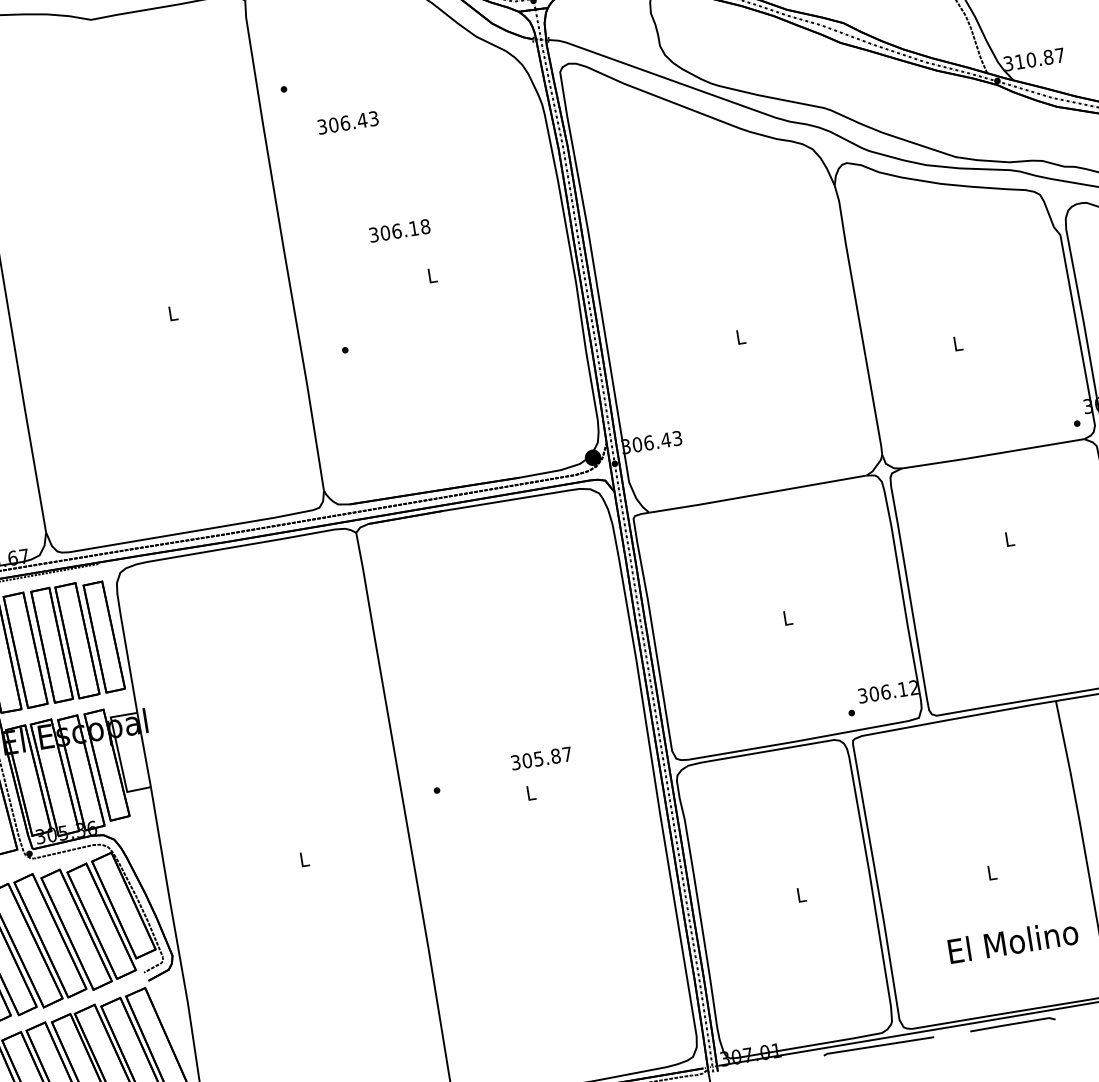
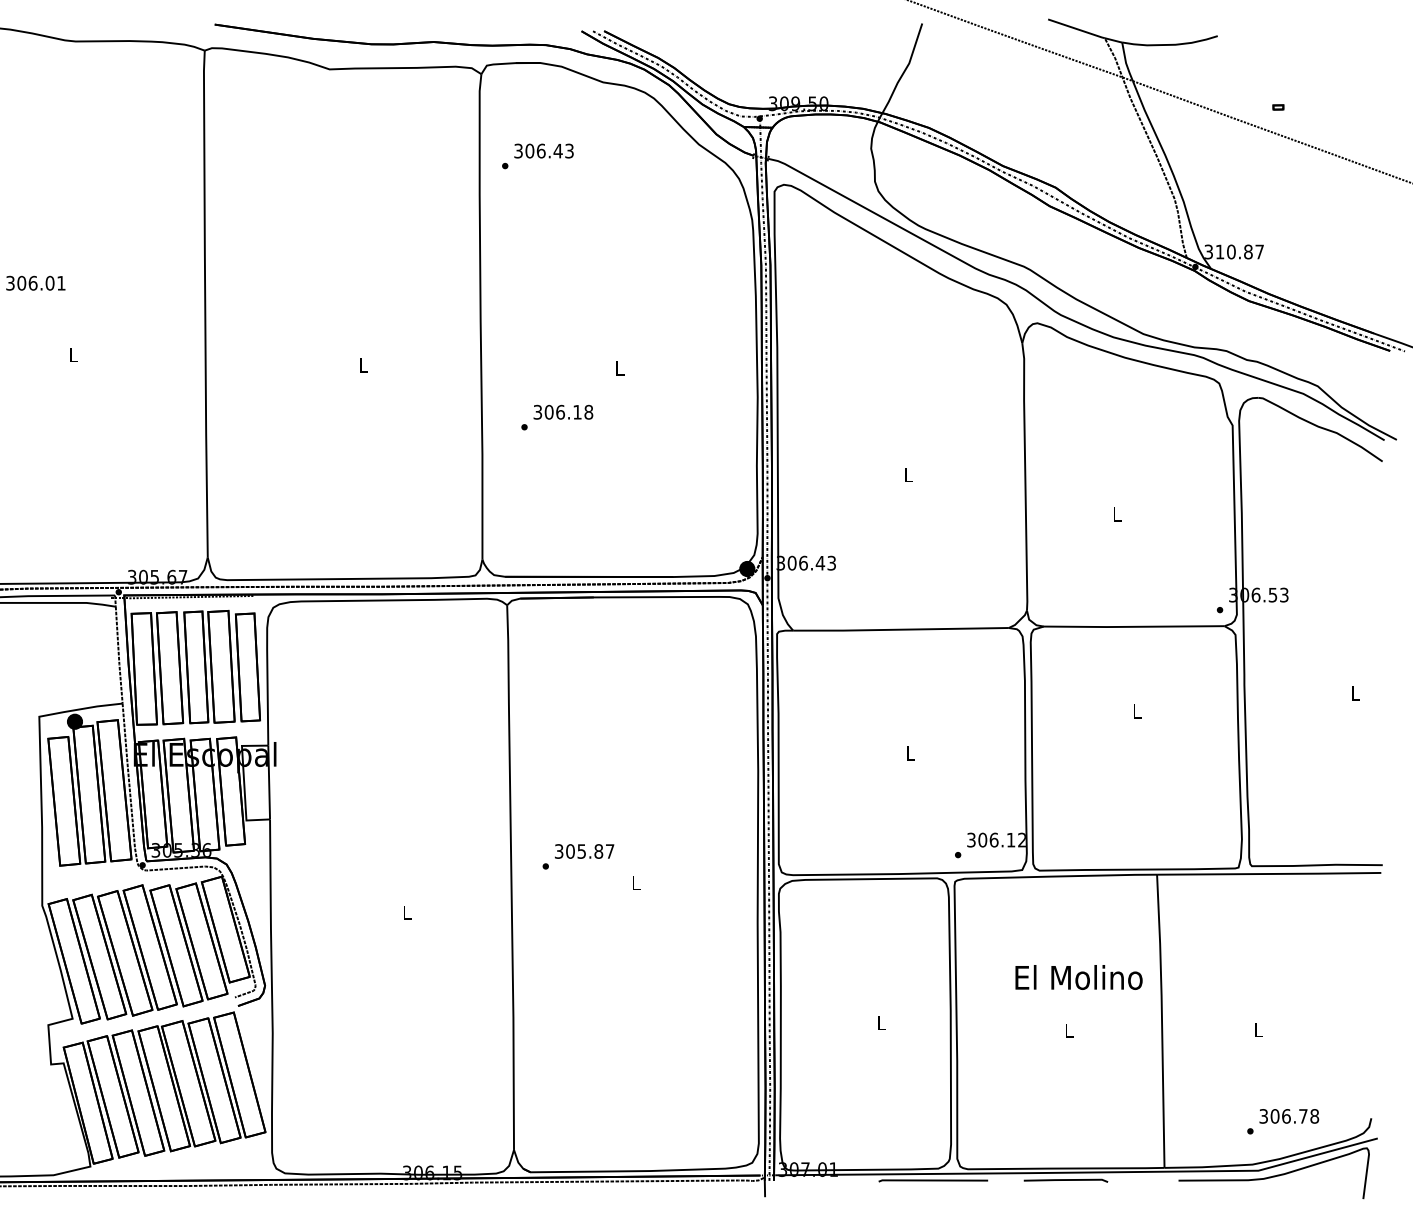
text: (347, 122) -> (543, 150), moved
text: (399, 229) -> (563, 411), moved
text: (541, 758) -> (584, 851), moved
text: (1012, 941) -> (1078, 977), moved

